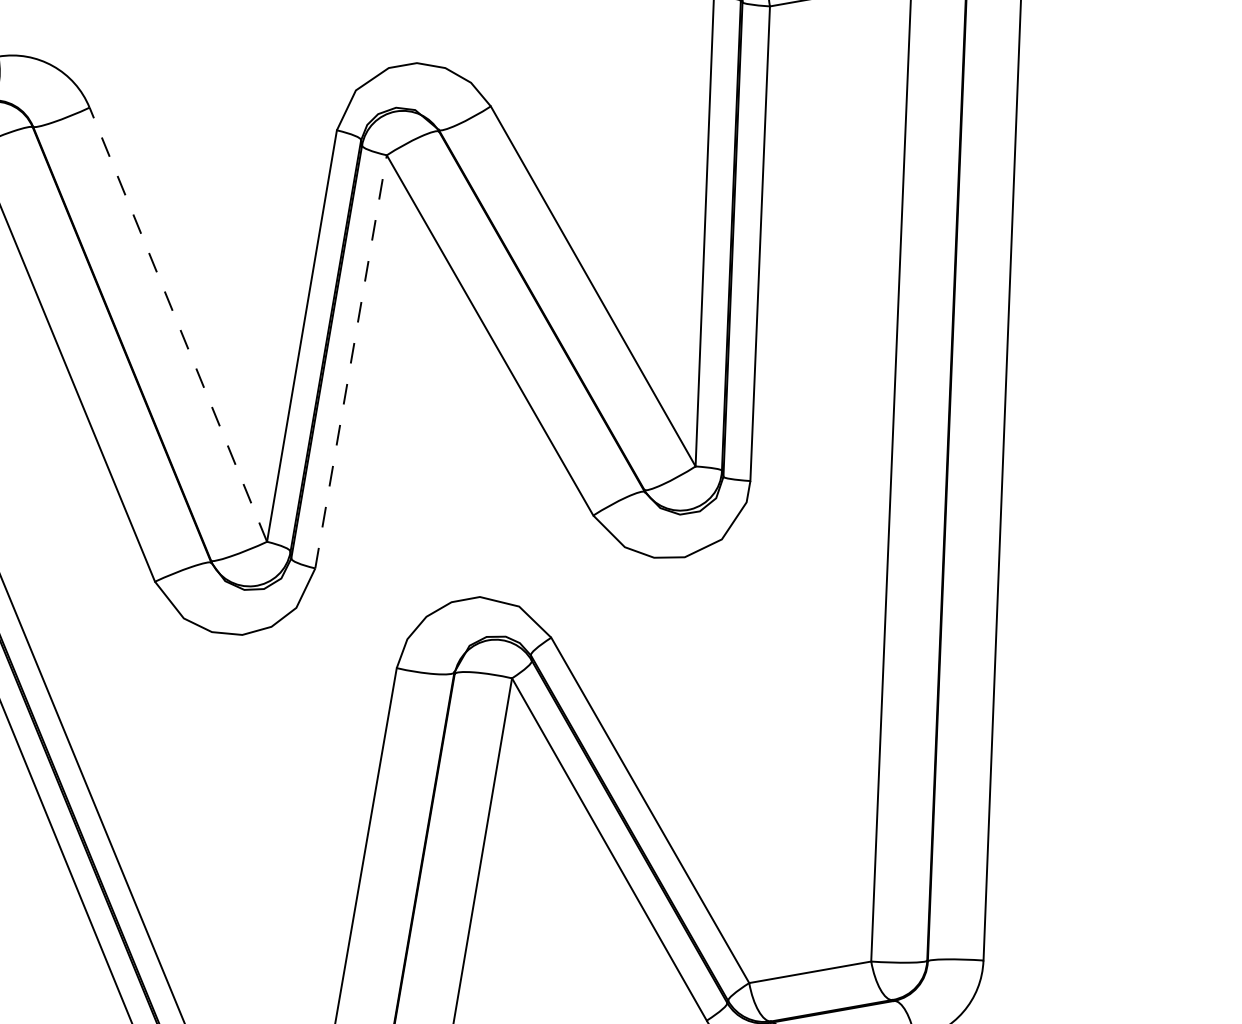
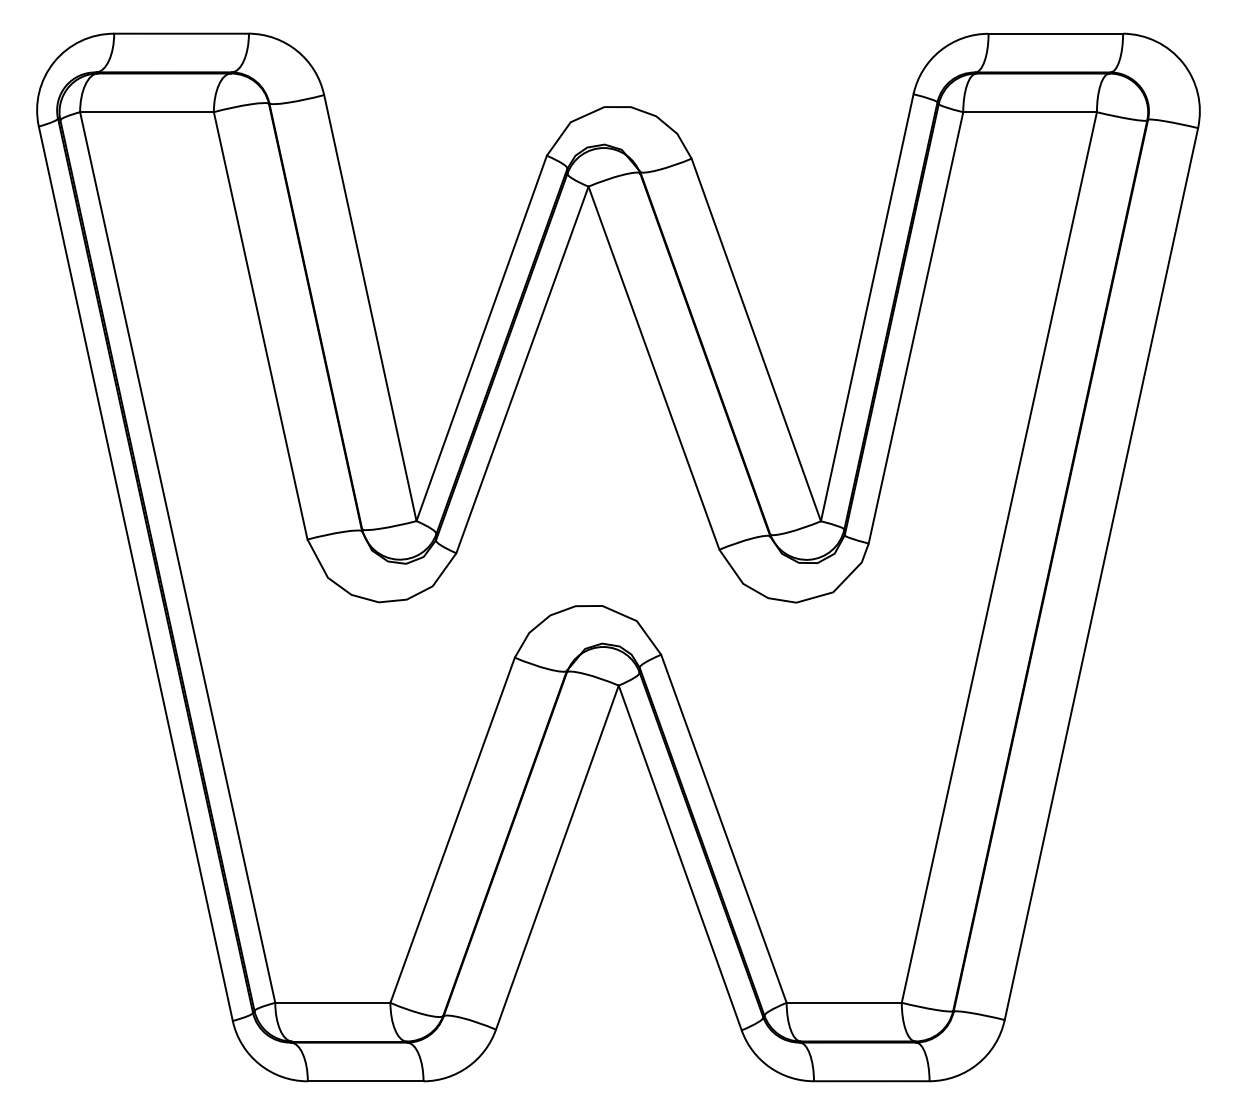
line: (178, 325) -> (370, 308), dashed -> solid
line: (351, 361) -> (522, 369), dashed -> solid

